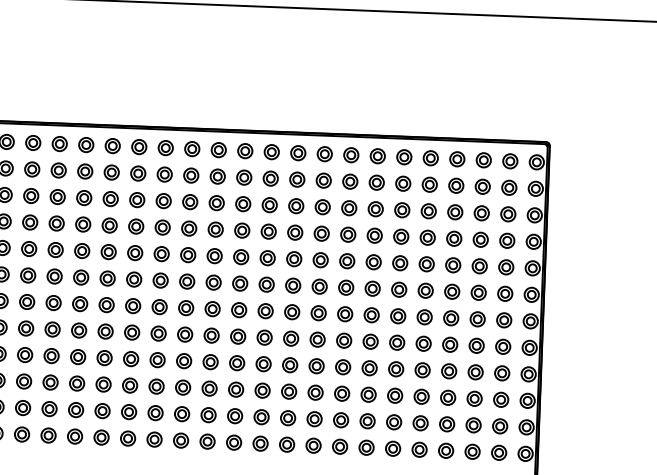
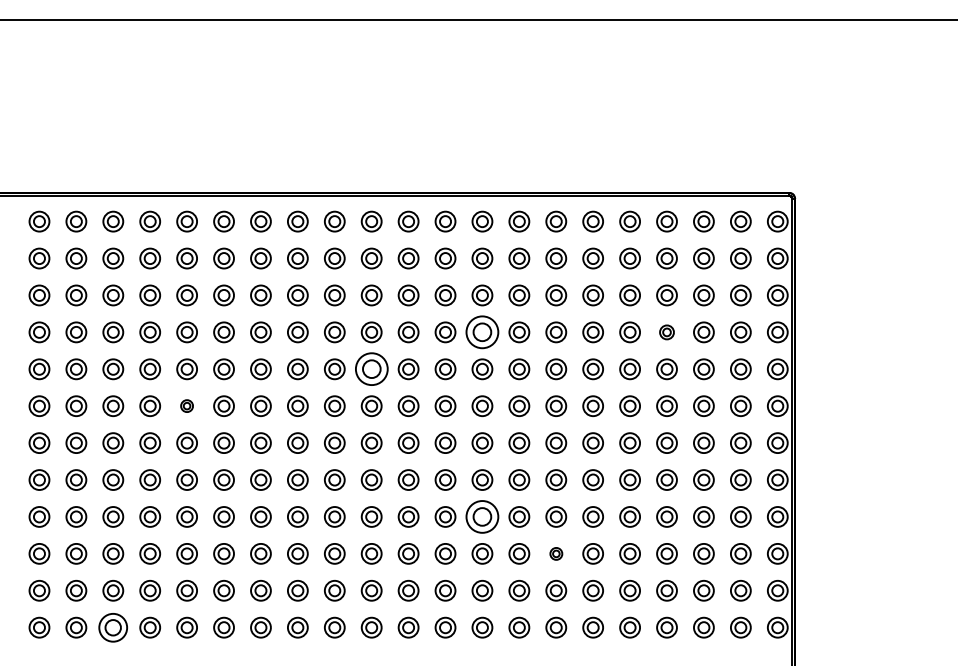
part: (321, 233) -> (482, 332), size x1.6
part: (453, 238) -> (666, 332), size x0.7
part: (241, 257) -> (371, 369), size x1.6
part: (107, 278) -> (186, 405), size x0.6
part: (316, 365) -> (482, 516), size x1.6
part: (368, 394) -> (556, 553), size x0.6
part: (48, 435) -> (113, 627), size x1.4

